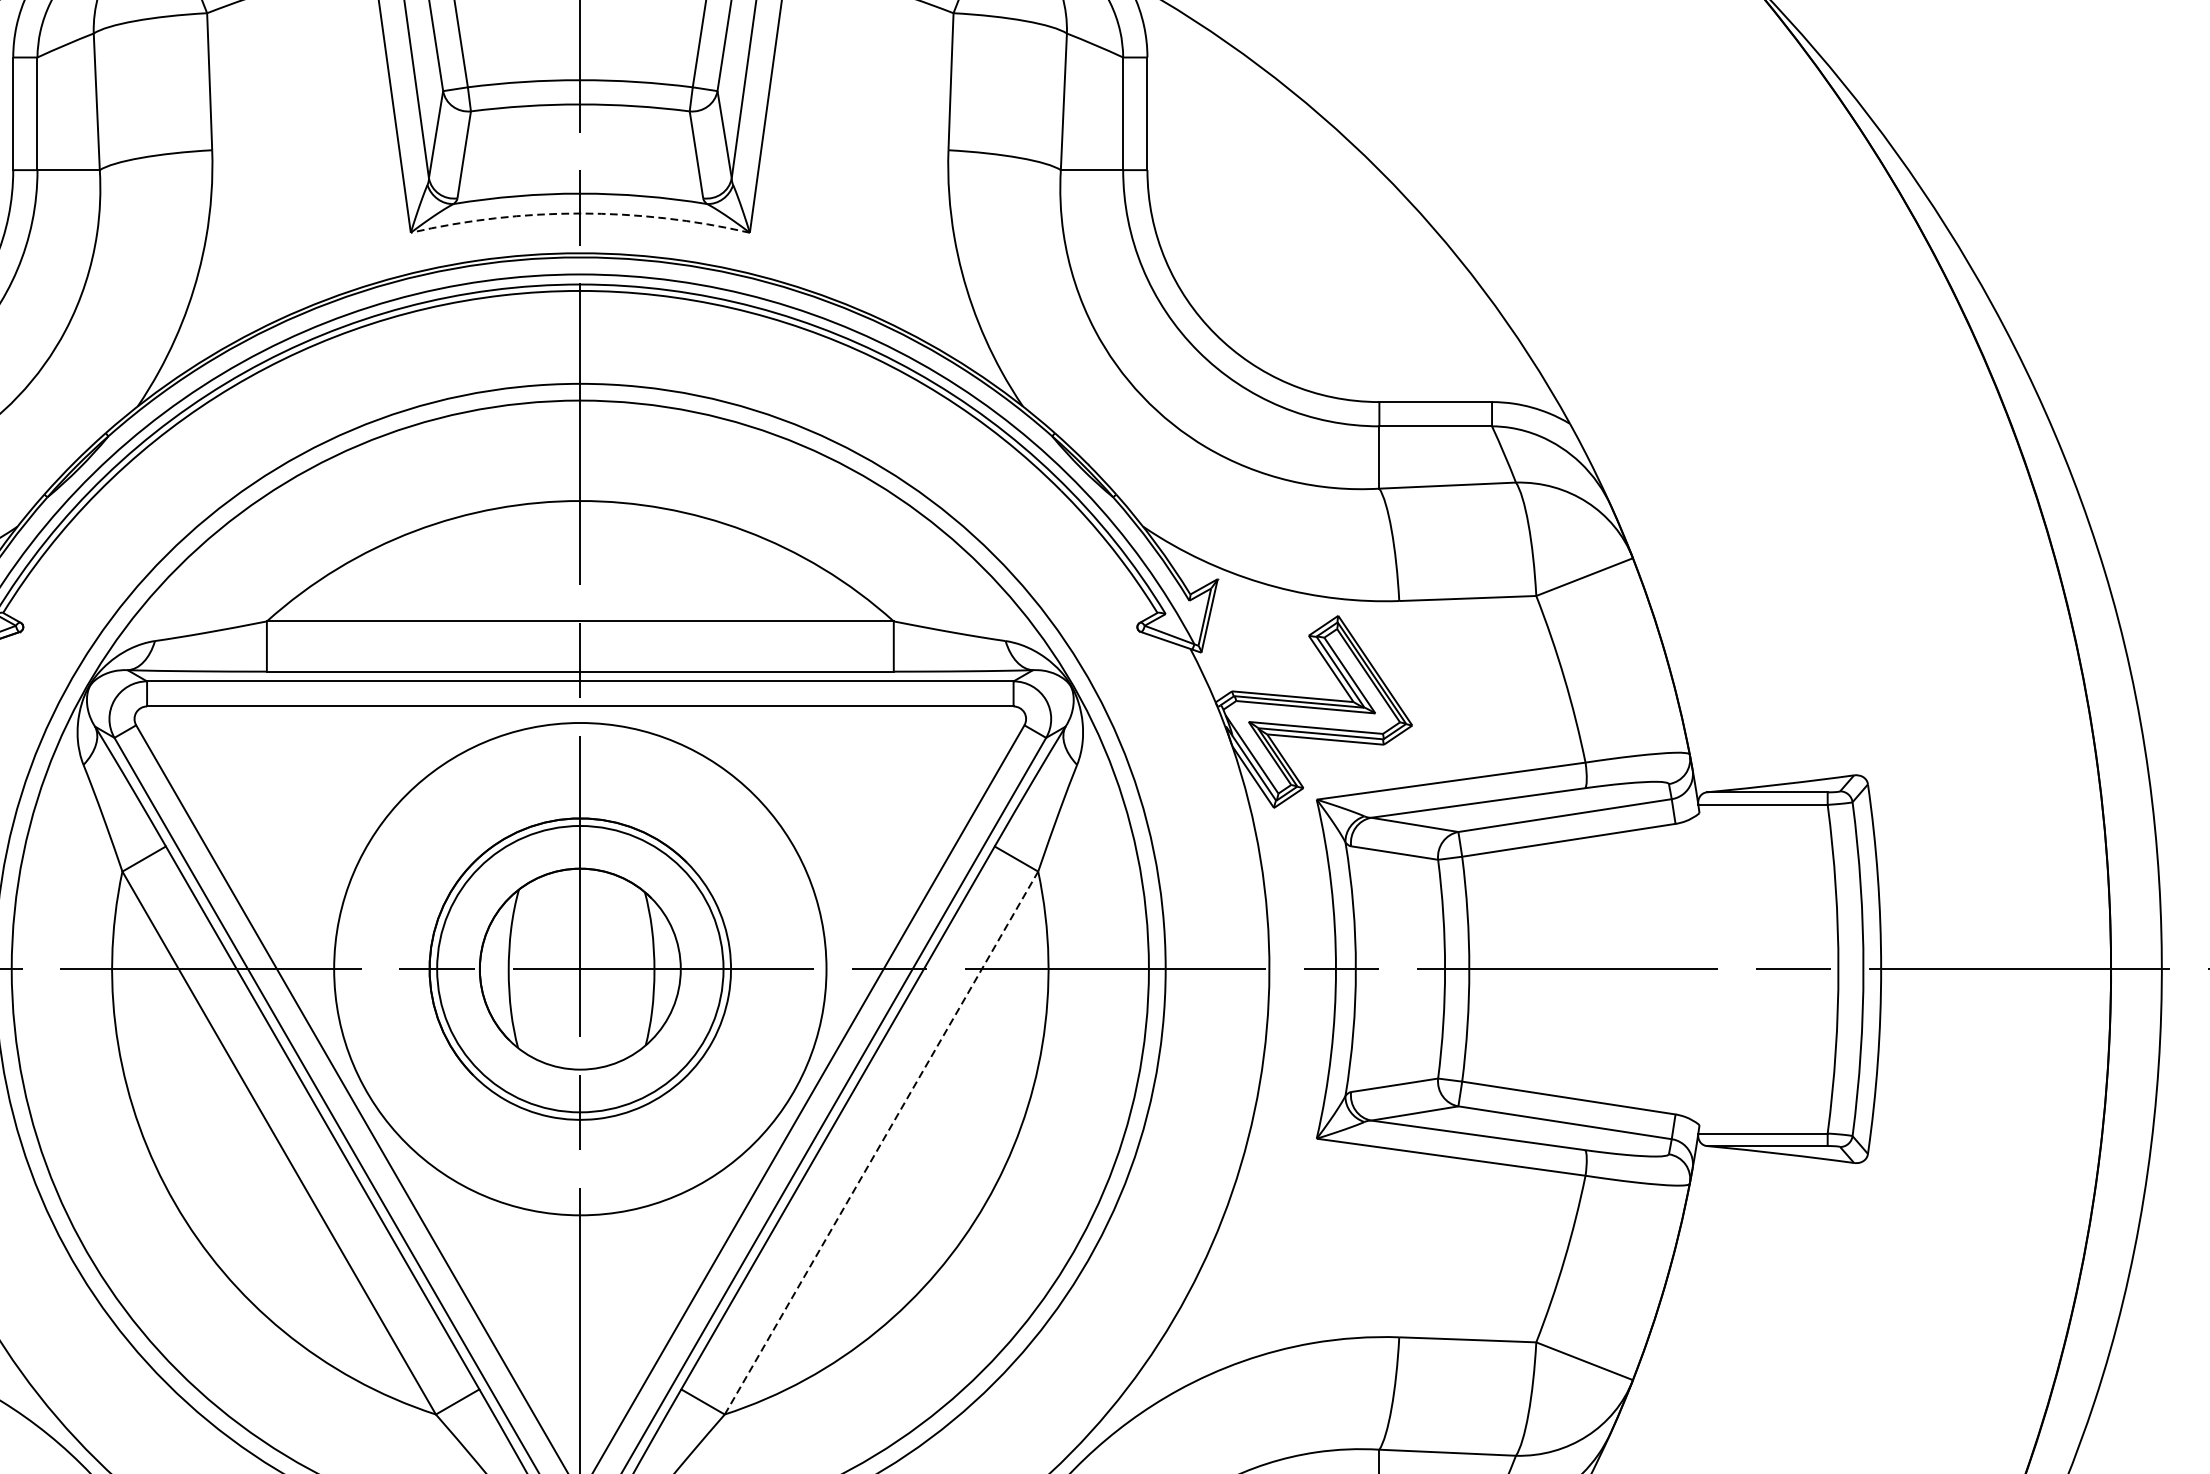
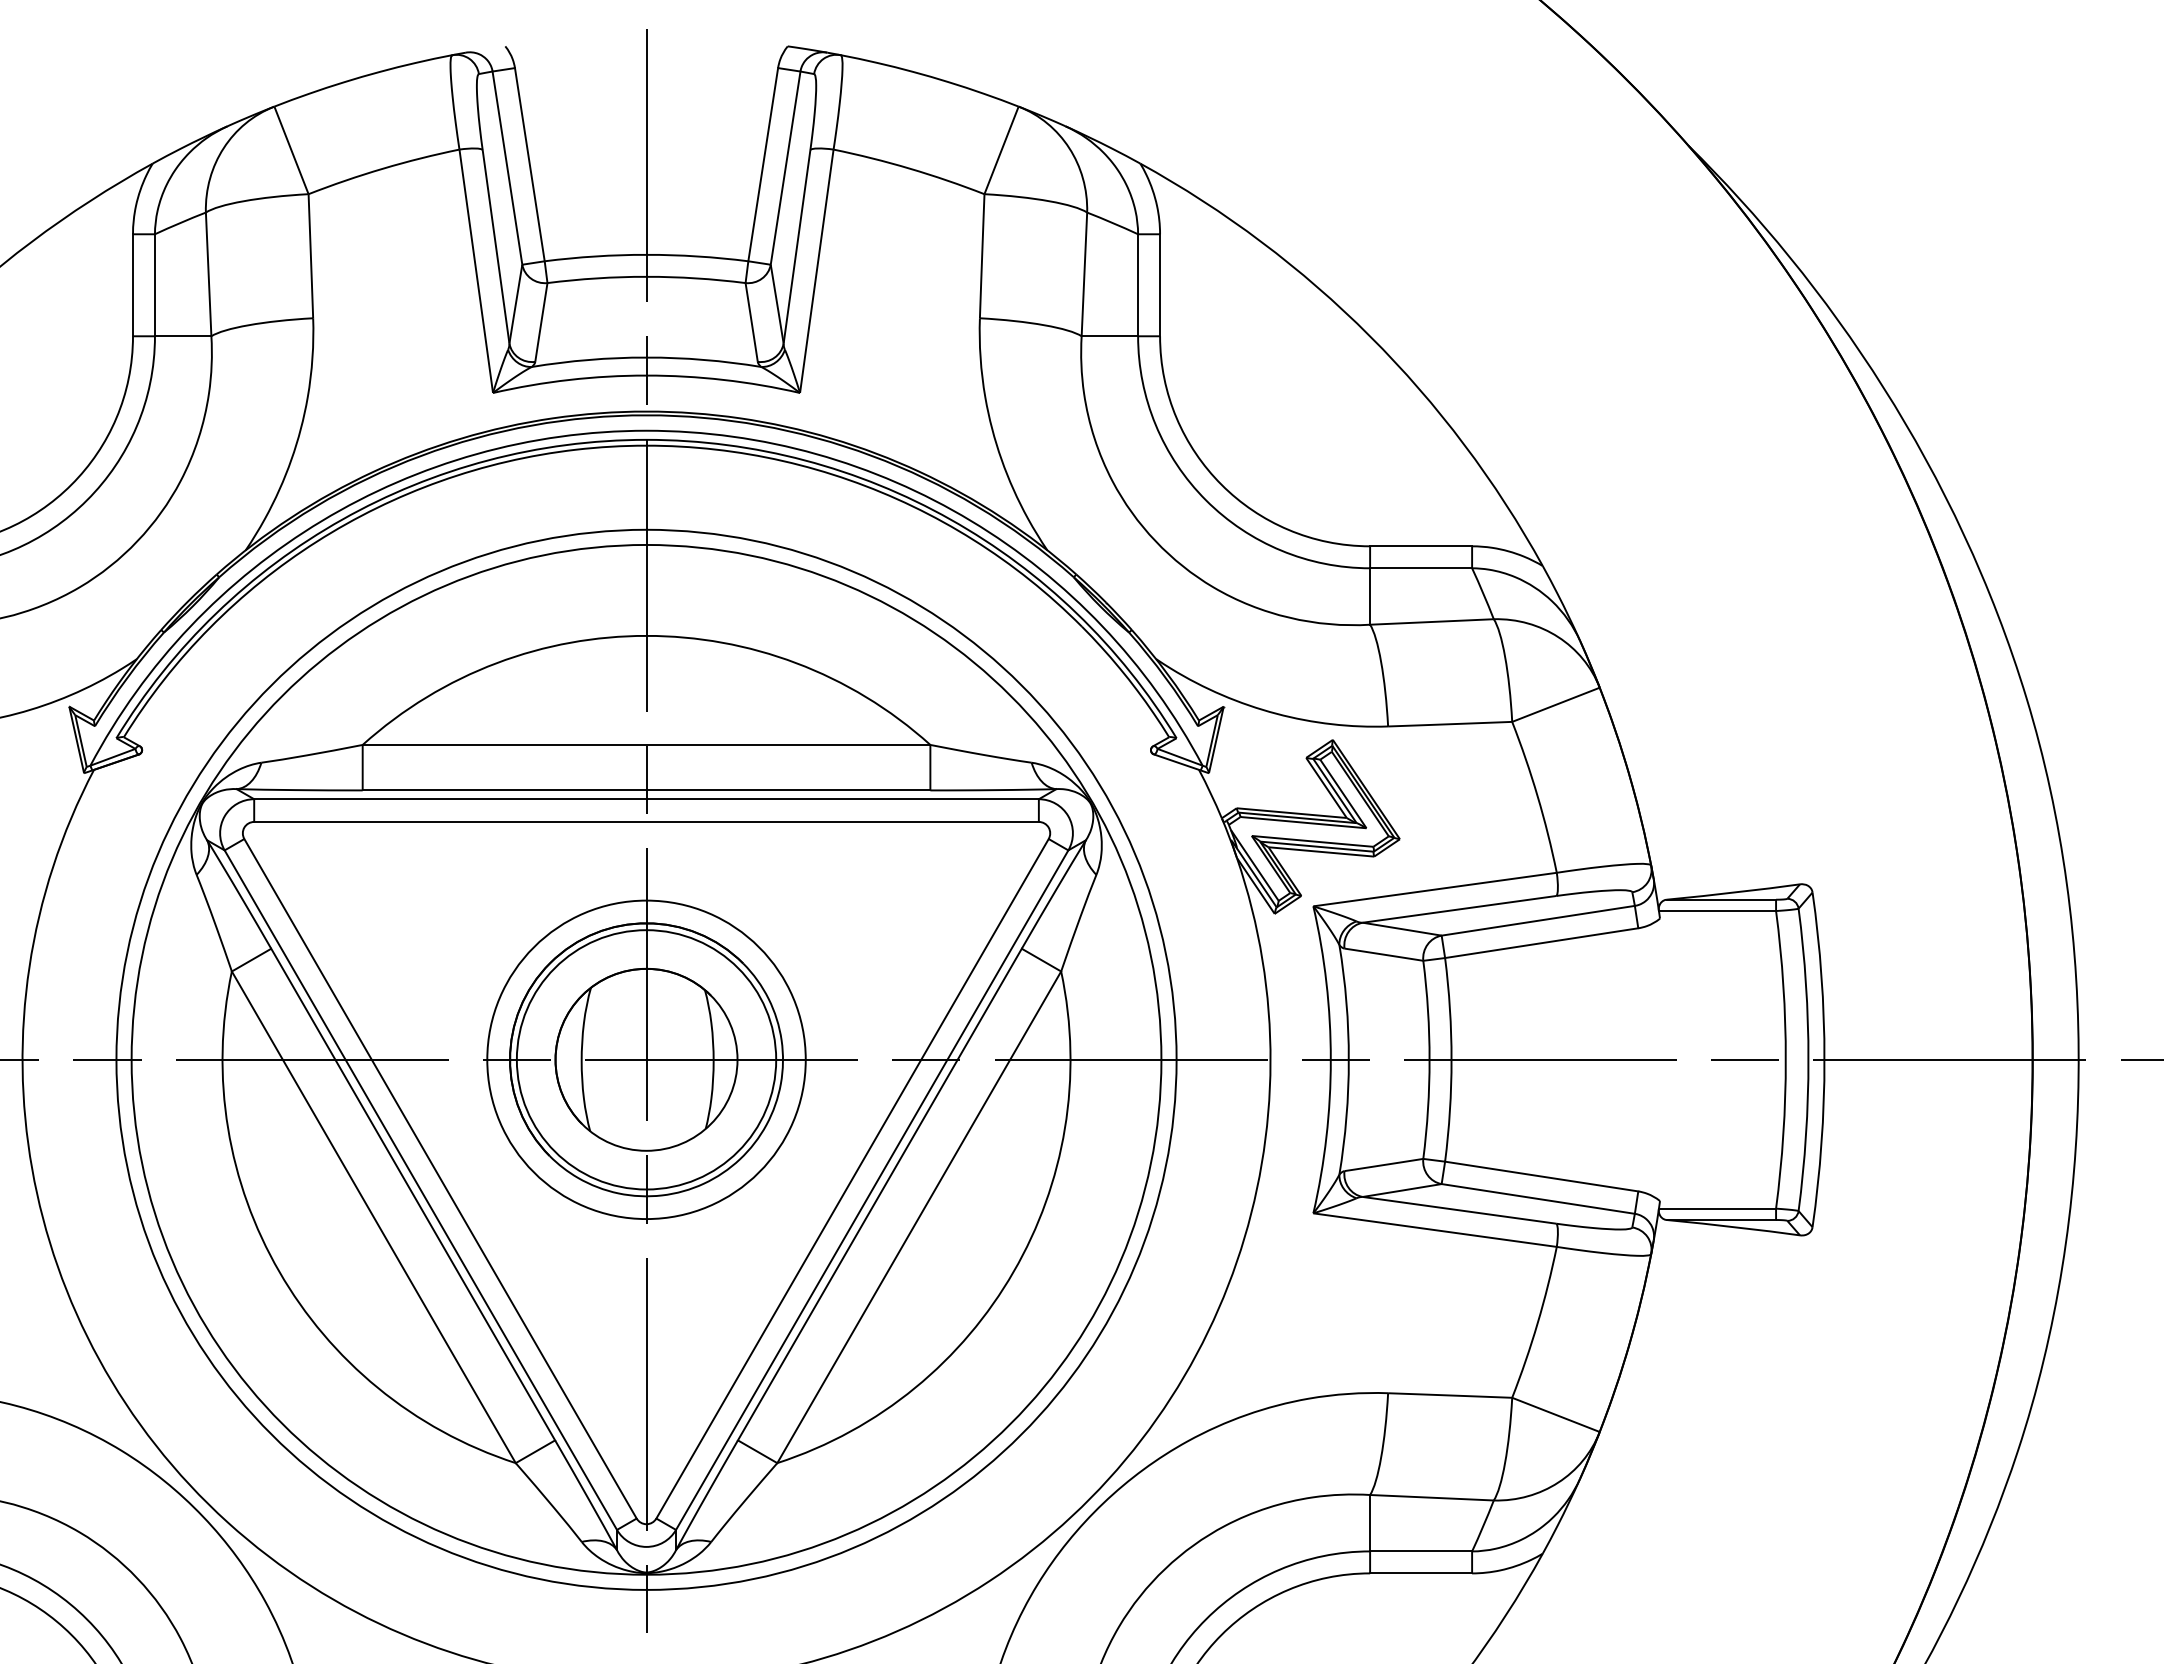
arc: (580, 213) -> (646, 375), dashed -> solid
circle: (580, 968) -> (646, 1059), size x0.71
line: (881, 1143) -> (919, 1217), dashed -> solid

